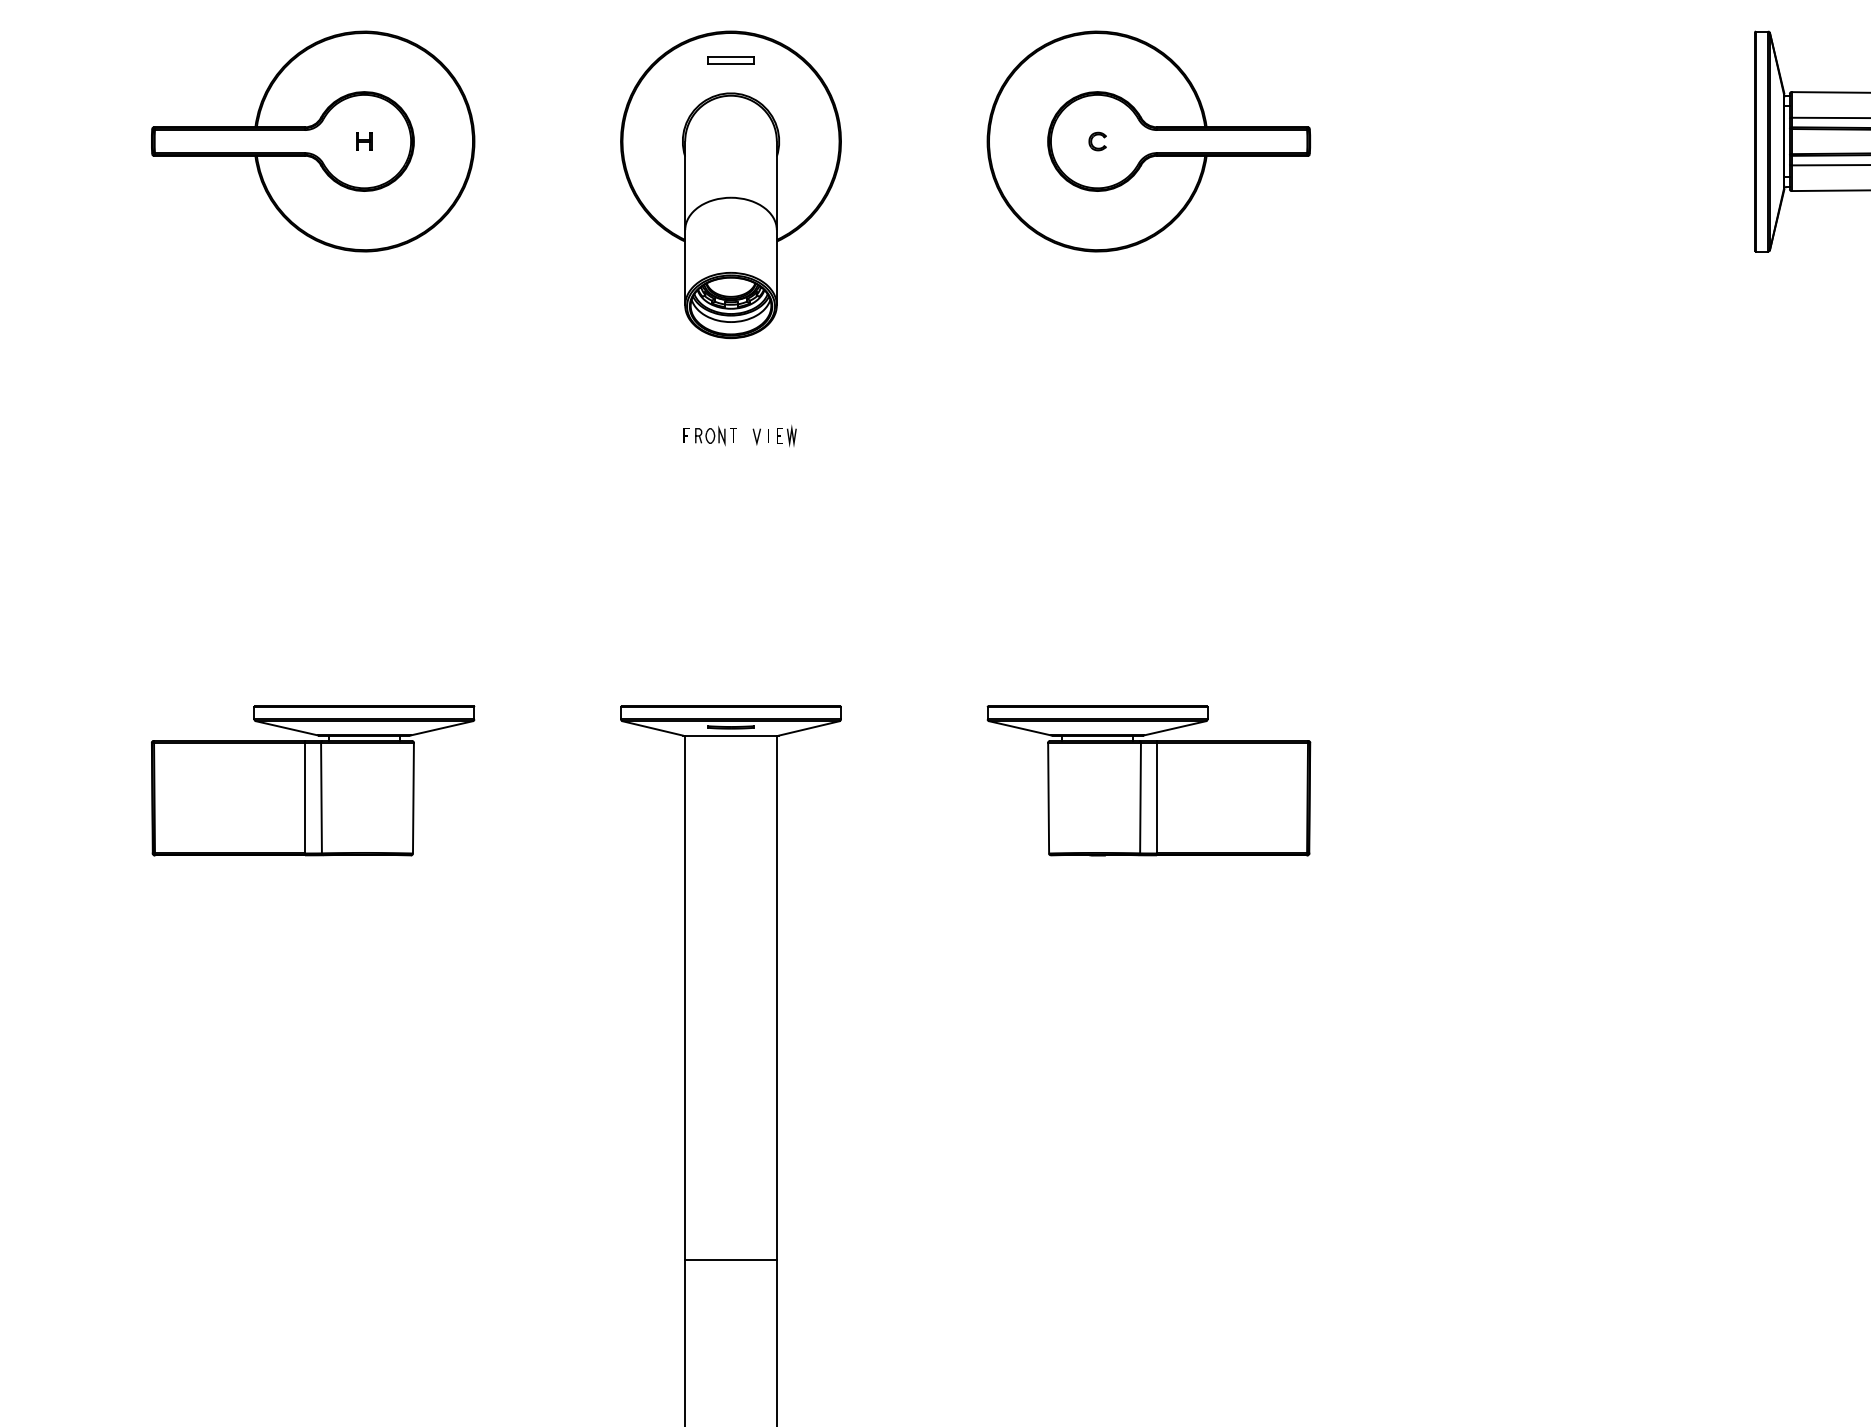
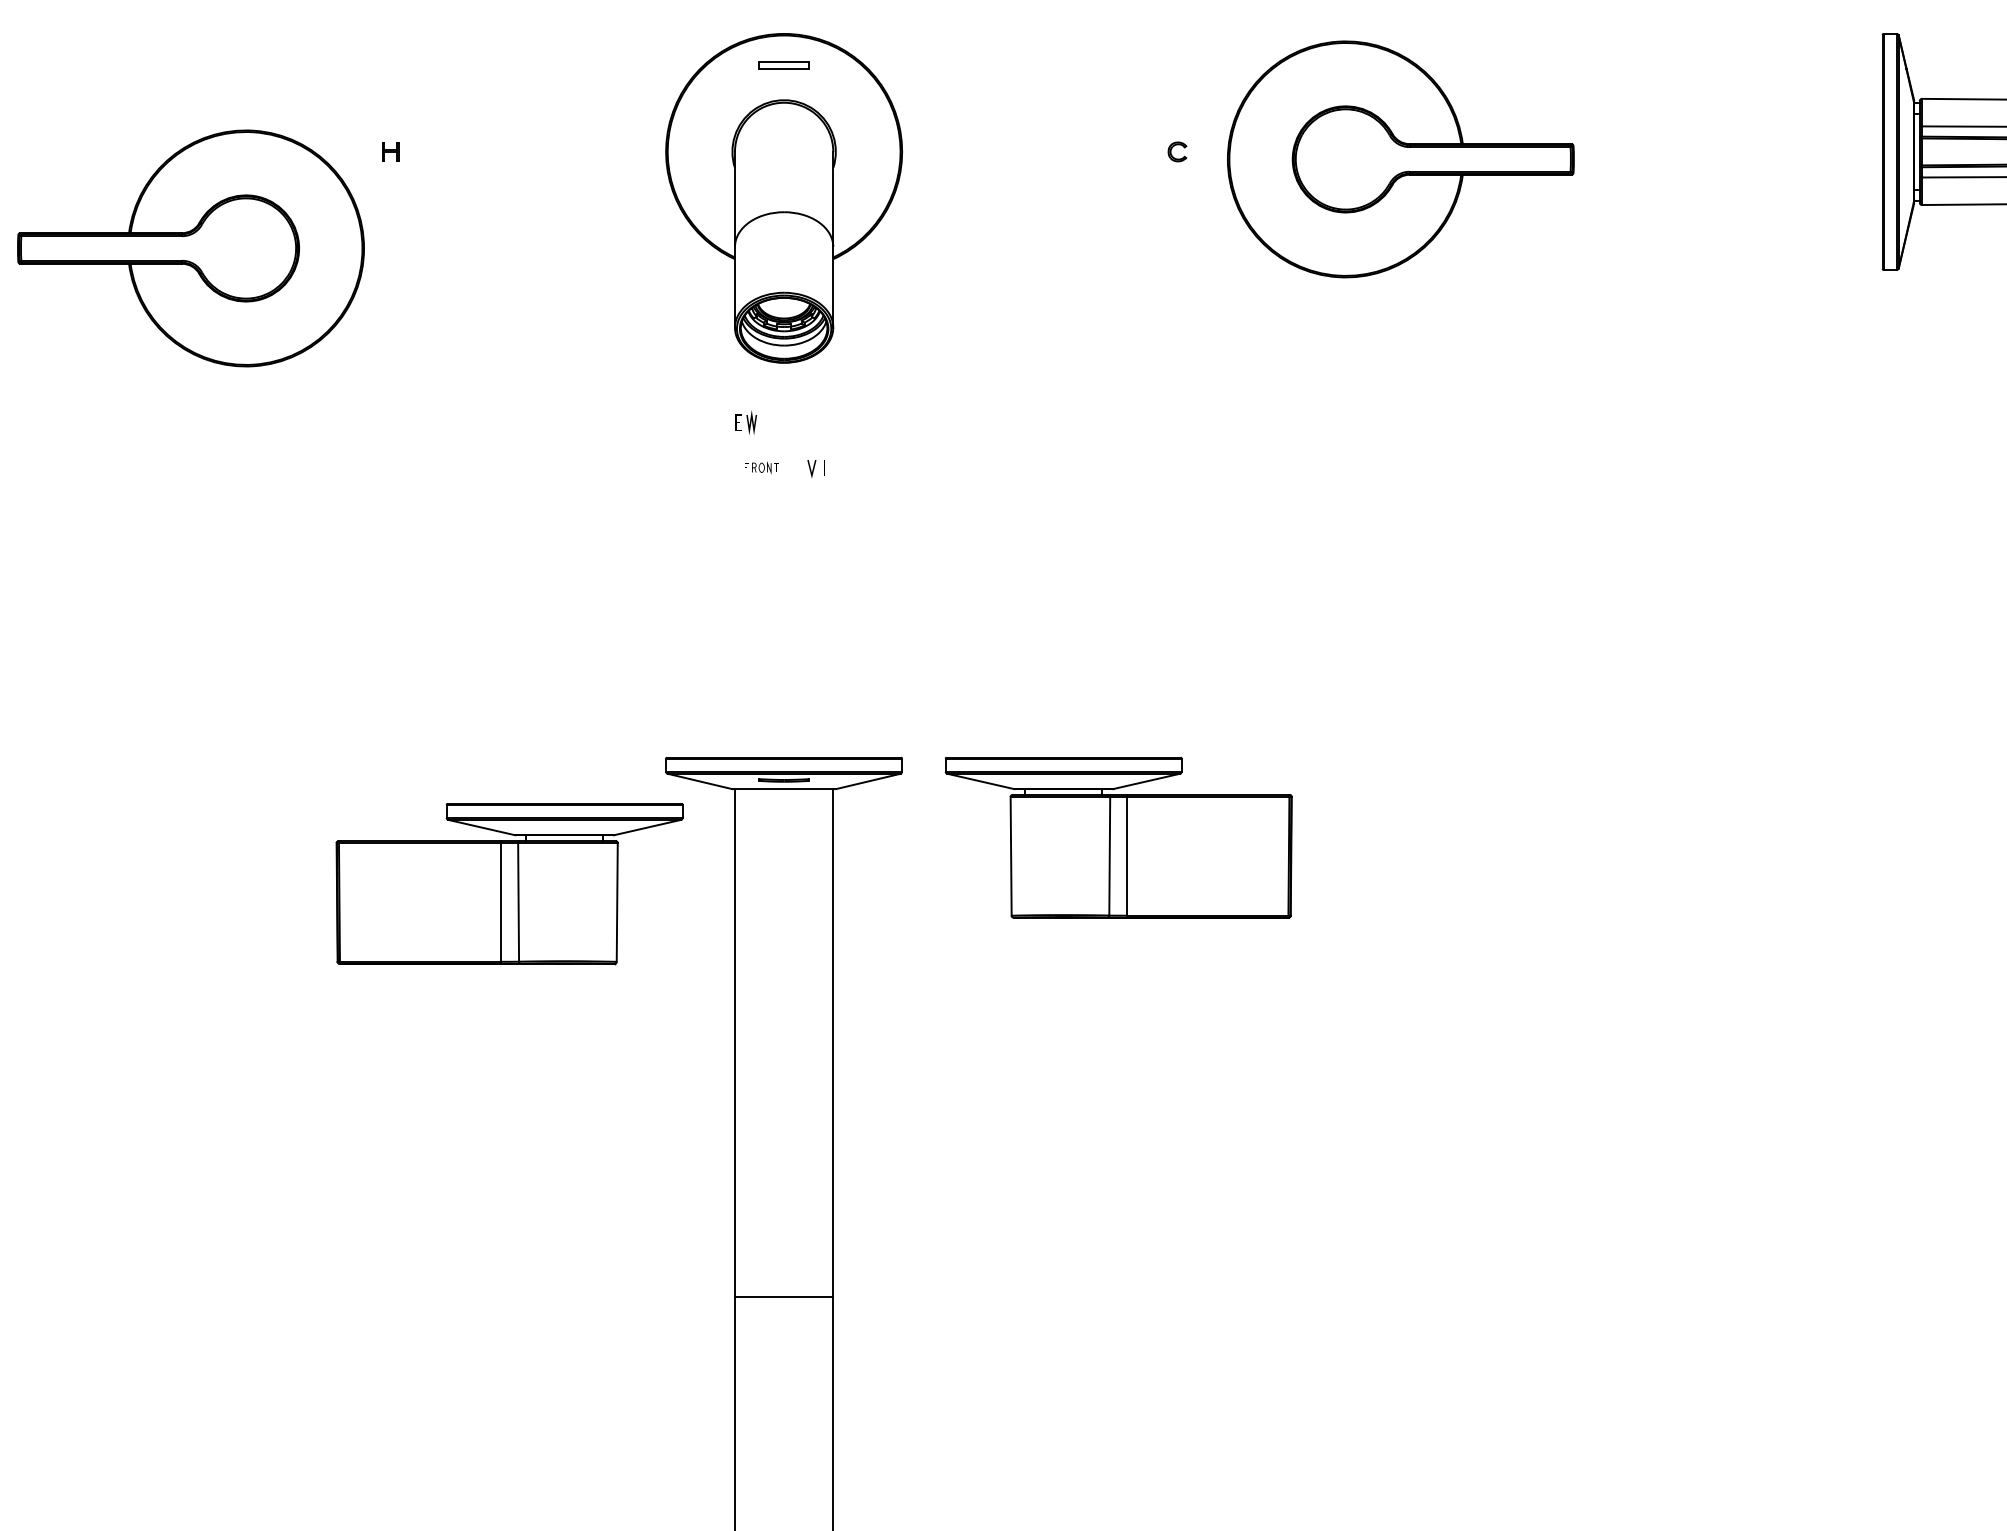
part: (313, 141) -> (191, 248), moved
part: (1148, 141) -> (1400, 159), moved
part: (709, 435) -> (761, 467), size x0.6
part: (786, 435) -> (746, 422), moved
part: (313, 780) -> (510, 883), moved
part: (1148, 780) -> (1118, 837), moved
line: (730, 1259) -> (783, 1296), moved

